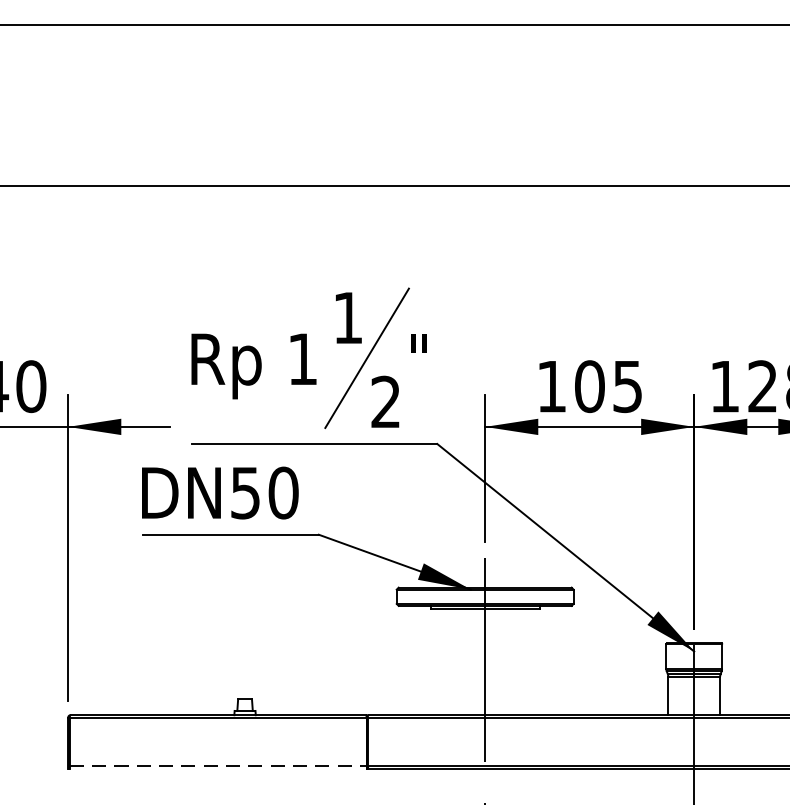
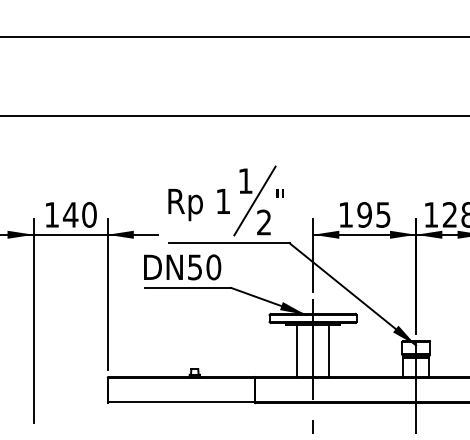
text: (589, 385) -> (364, 214), 105 -> 195
line: (453, 661) -> (297, 350), added
line: (518, 661) -> (329, 350), added
line: (220, 767) -> (182, 402), dashed -> solid

